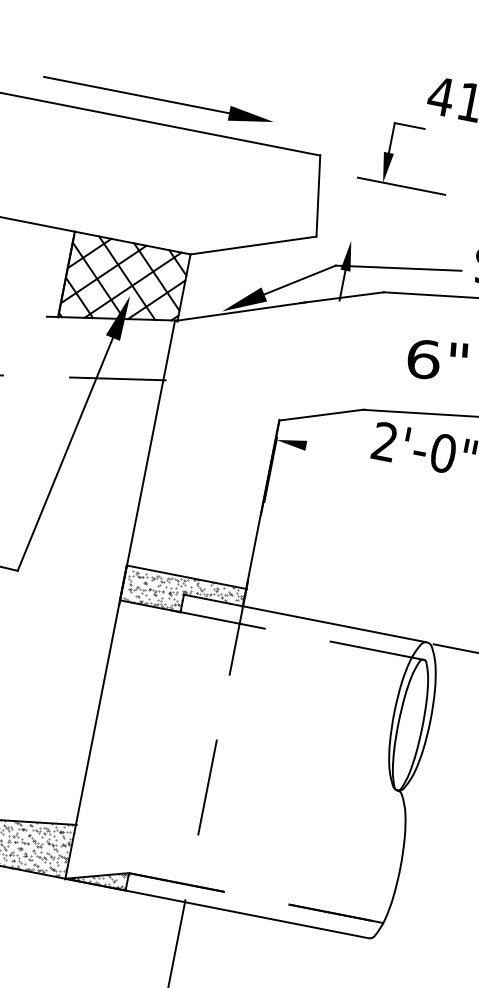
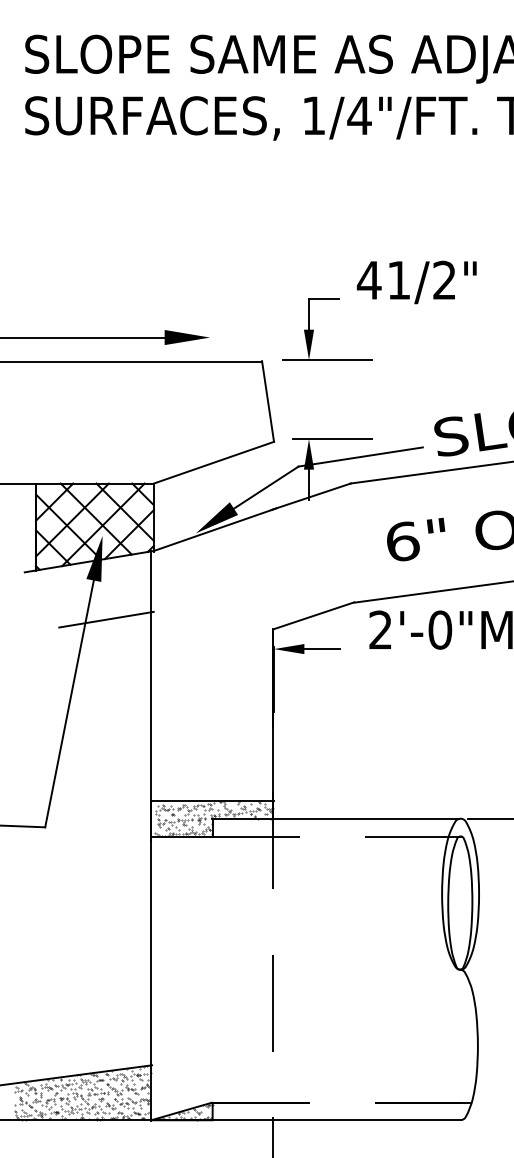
part: (393, 153) -> (313, 329), moved
line: (374, 245) -> (332, 439), added
line: (323, 449) -> (321, 649), added

